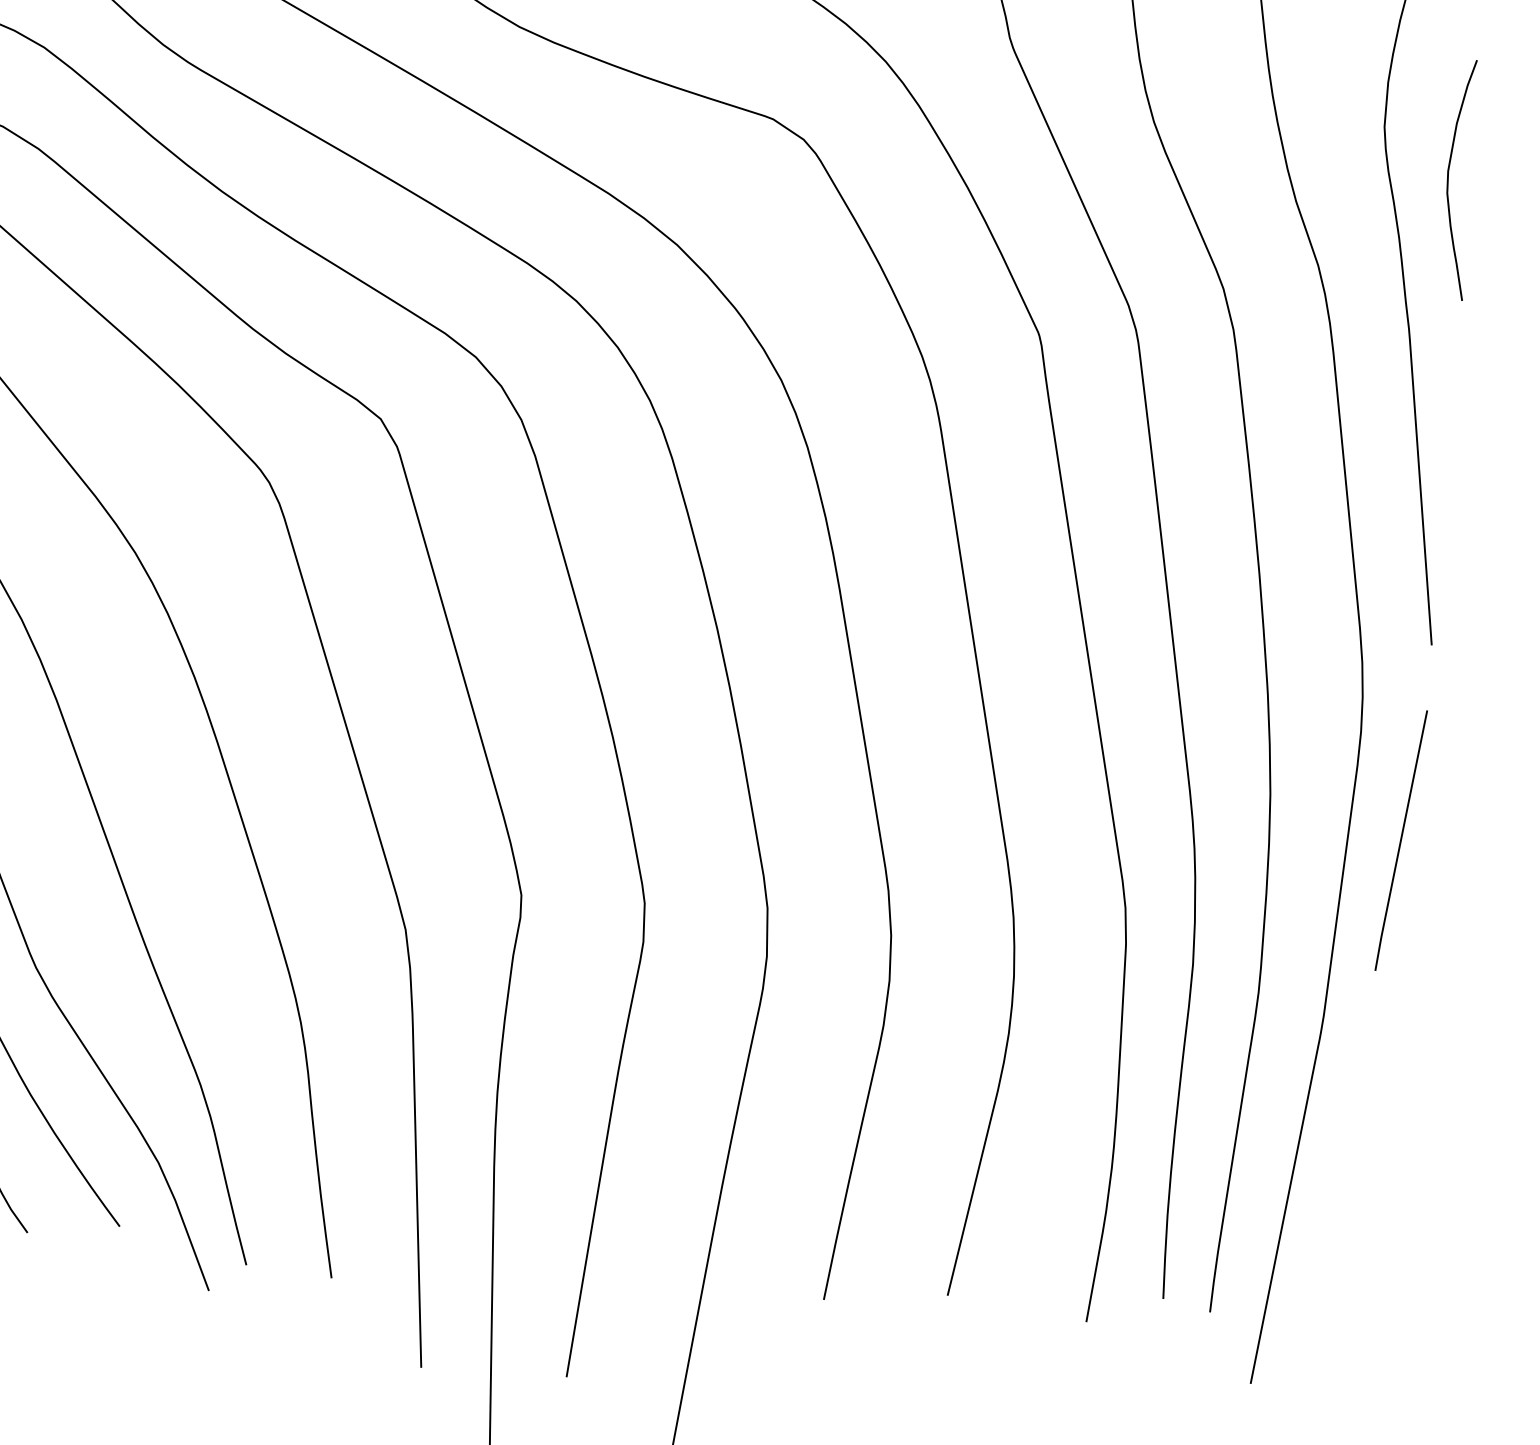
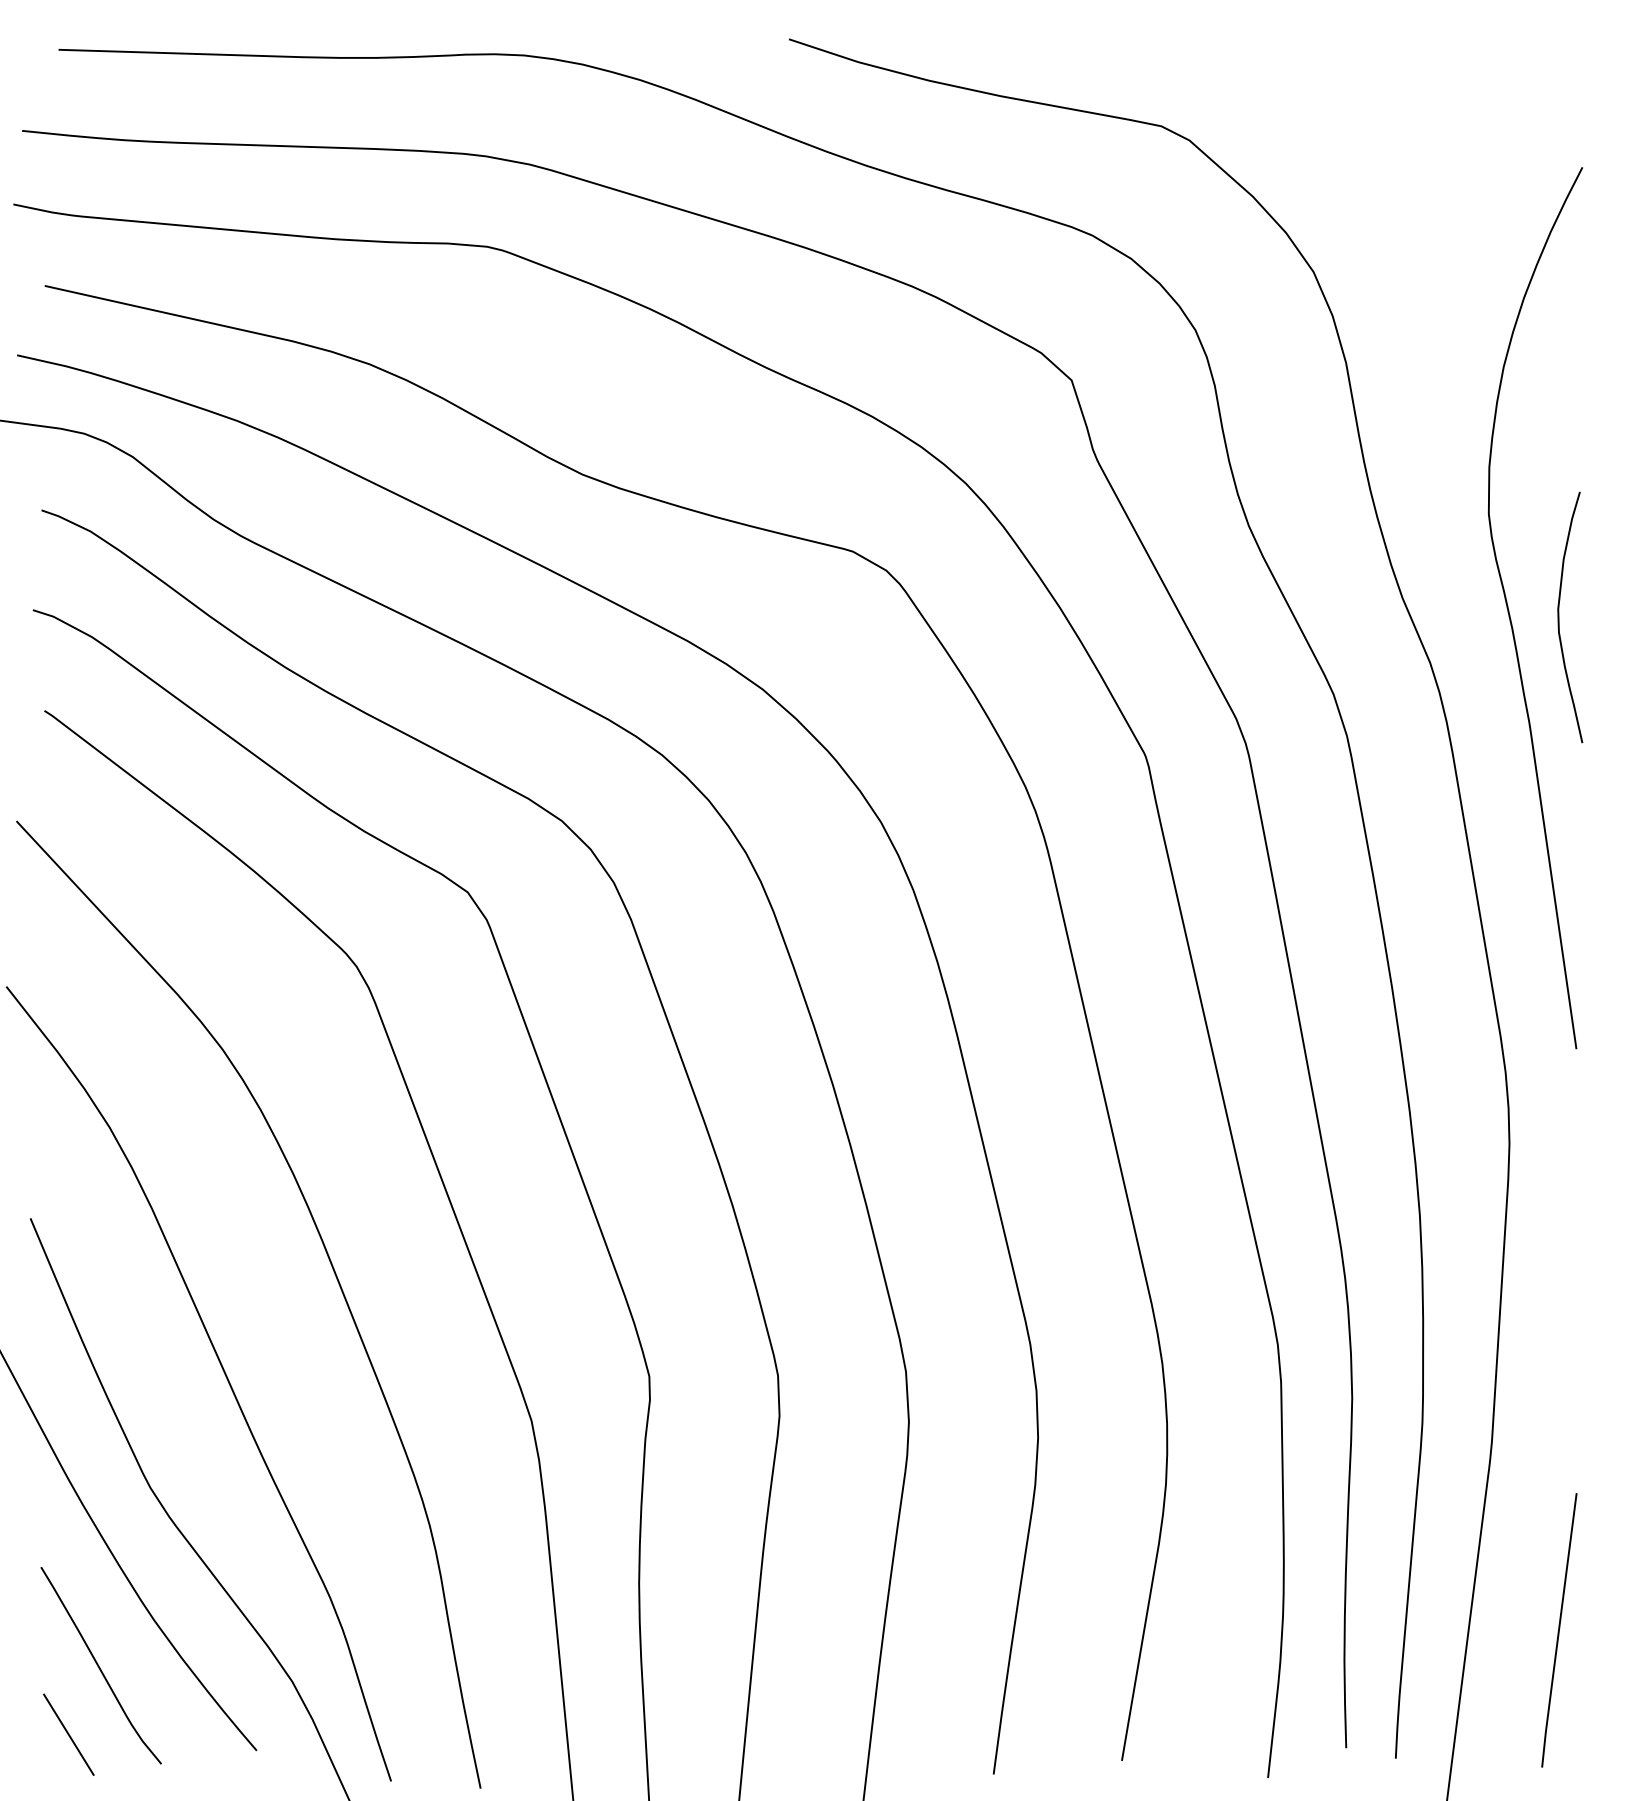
curve: (1448, 179) -> (1559, 617), moved
line: (1401, 840) -> (1559, 1630), moved

